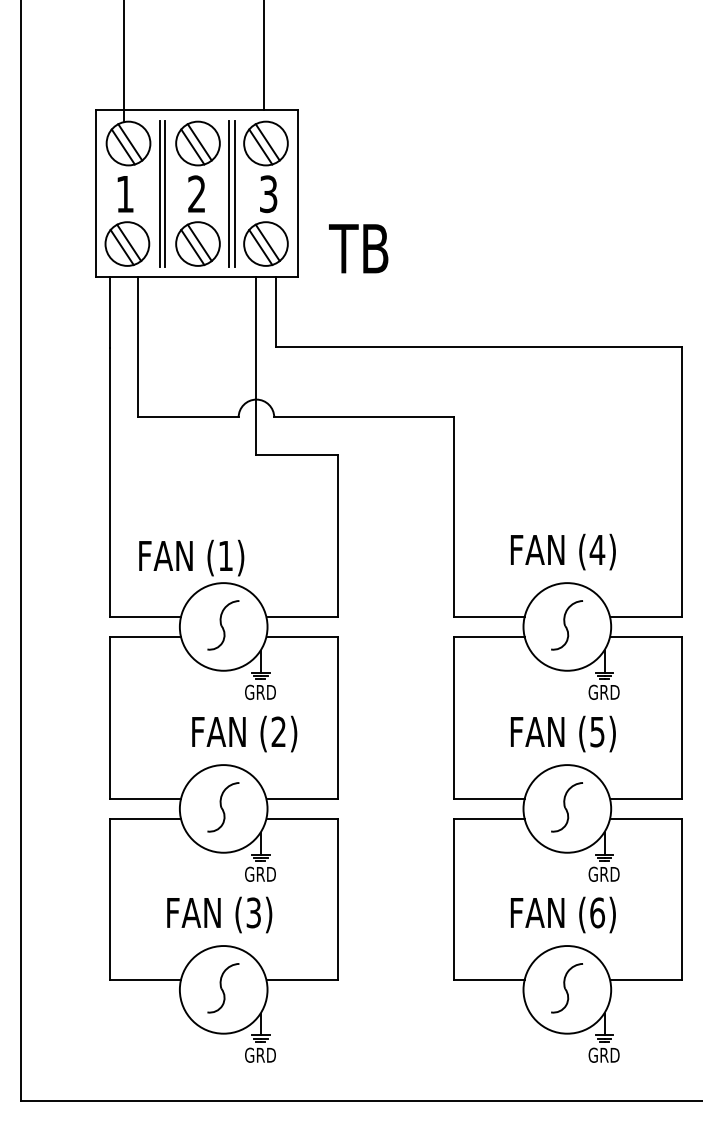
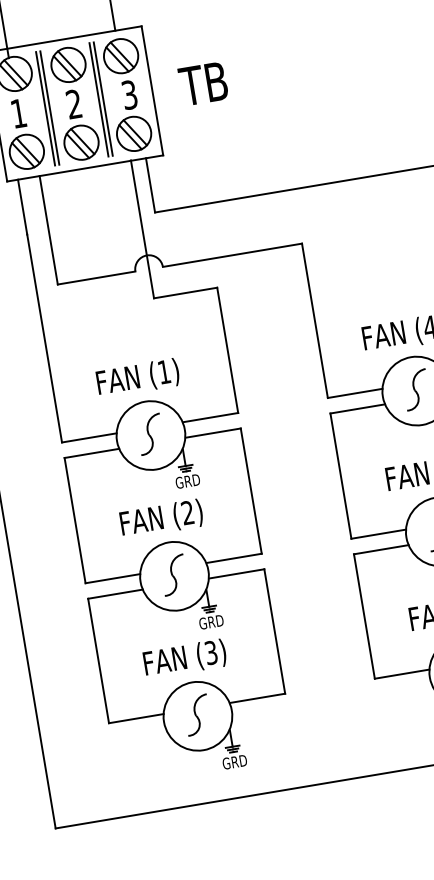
text: (358, 248) -> (203, 83), moved
text: (191, 557) -> (137, 377), moved
text: (244, 733) -> (161, 518), moved

